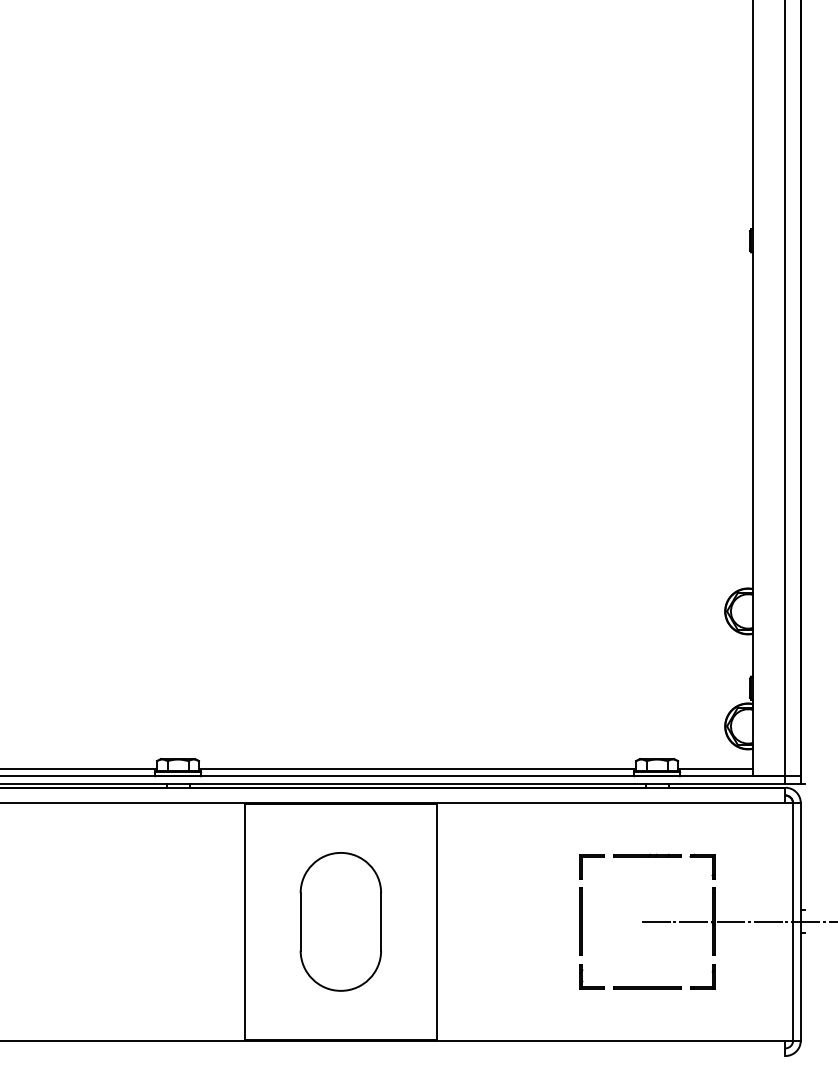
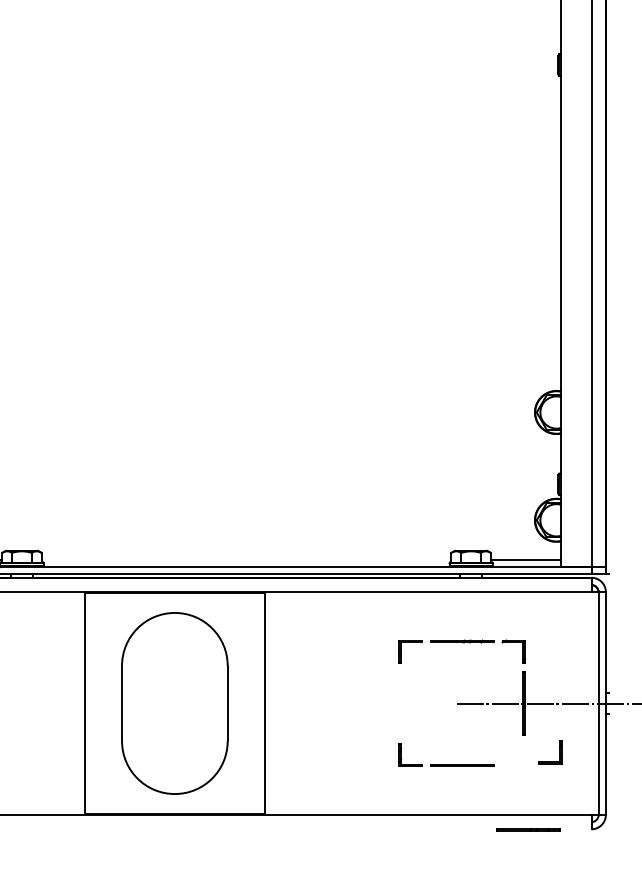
line: (417, 768) -> (246, 559), removed
part: (340, 921) -> (174, 703), size x1.4
line: (580, 921) -> (399, 703), removed
part: (712, 976) -> (559, 751), moved
line: (718, 1056) -> (528, 829), added

